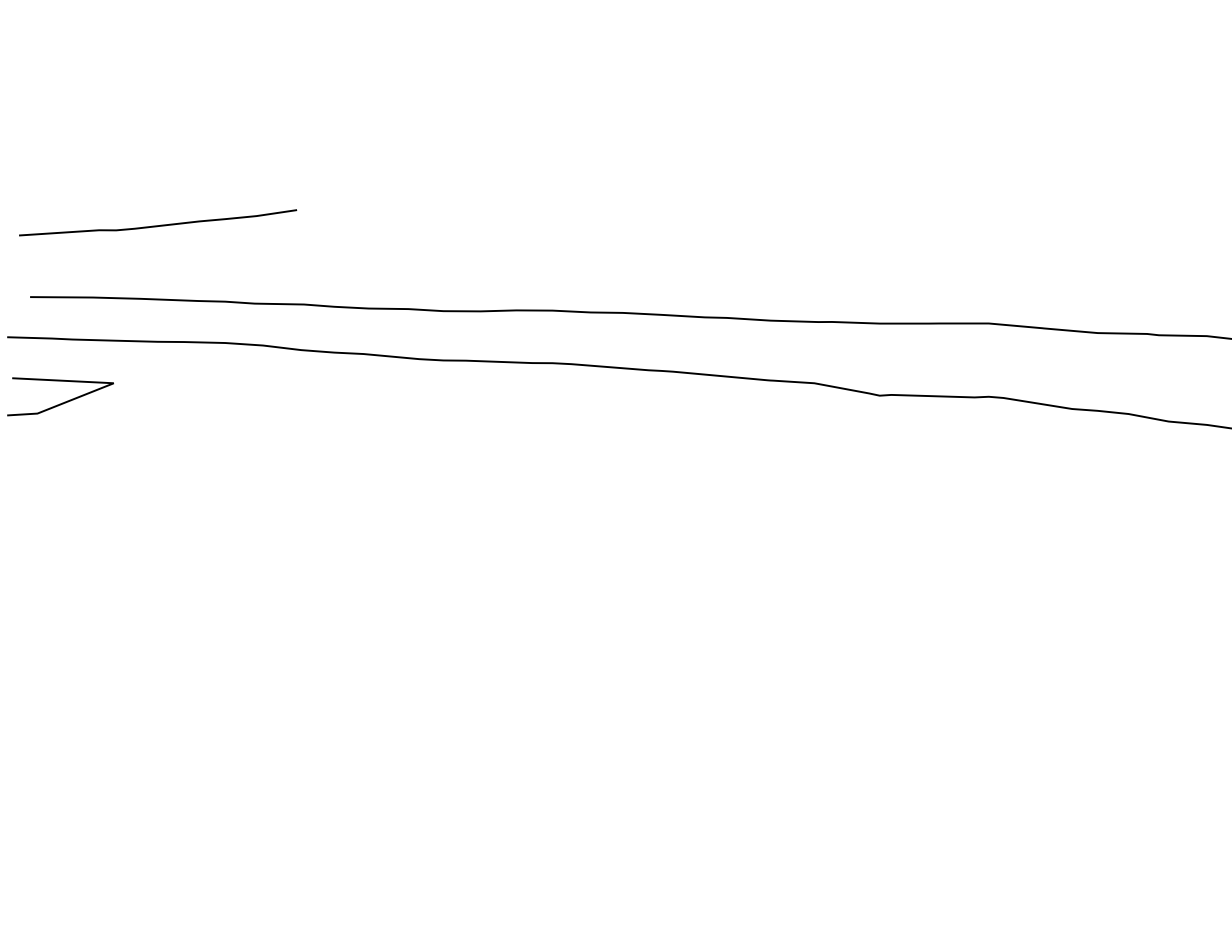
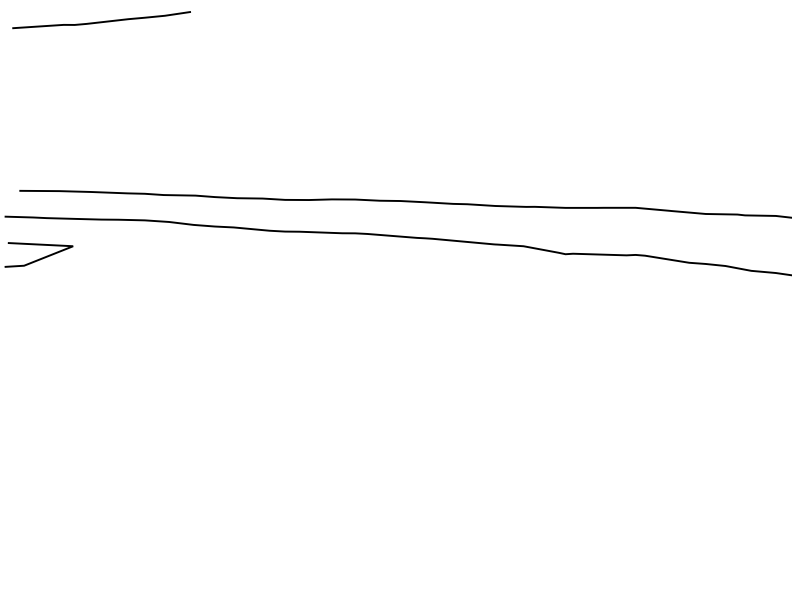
curve: (157, 224) -> (101, 21), moved

